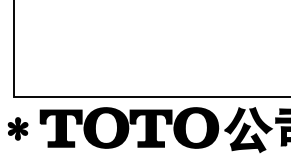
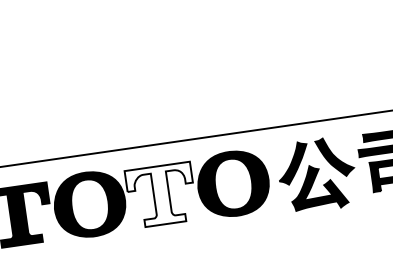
fill: (150, 128) -> (160, 195), removed

